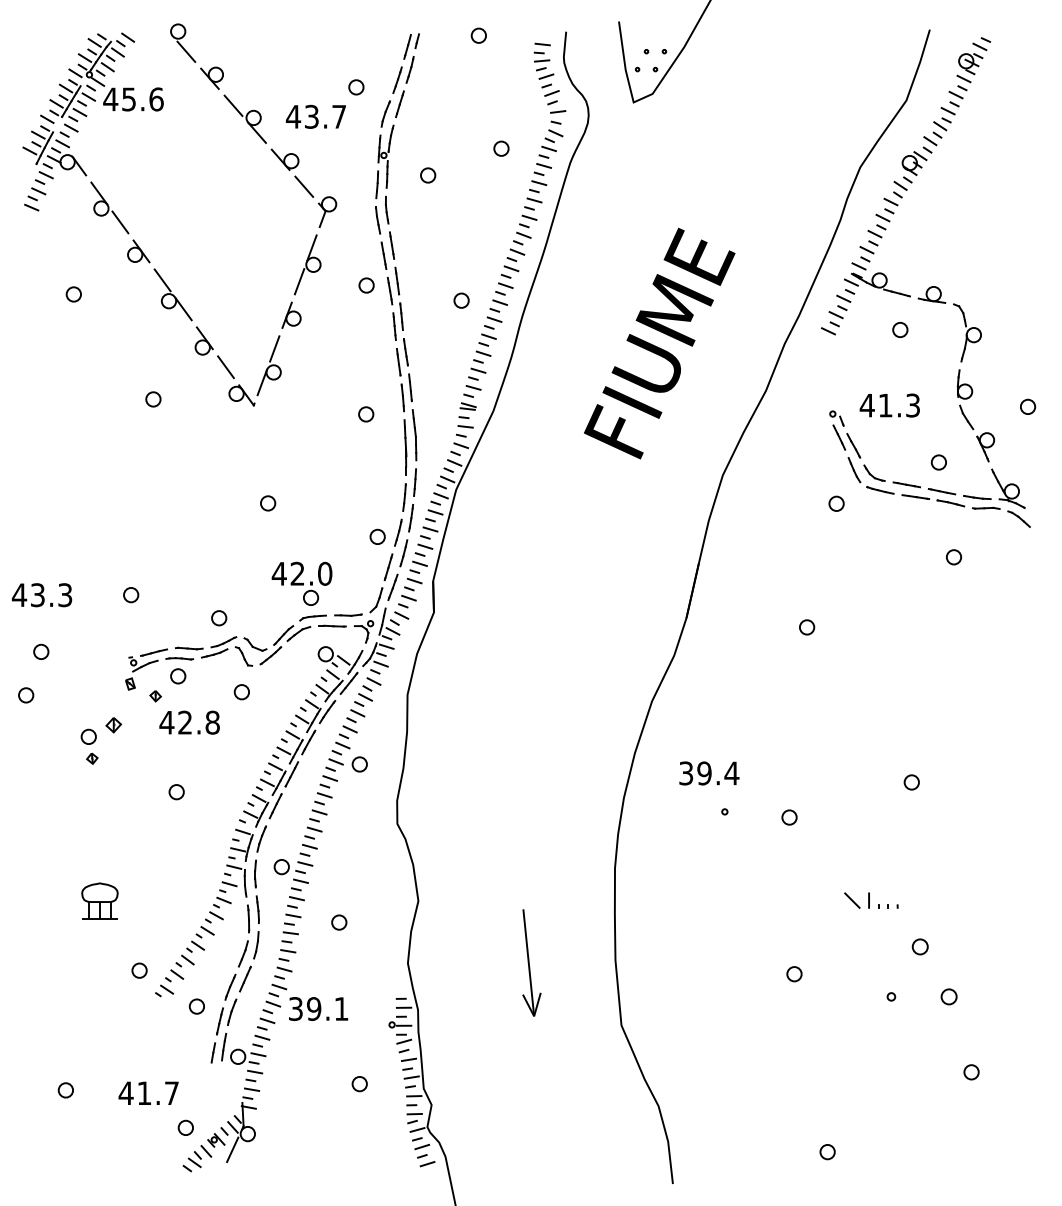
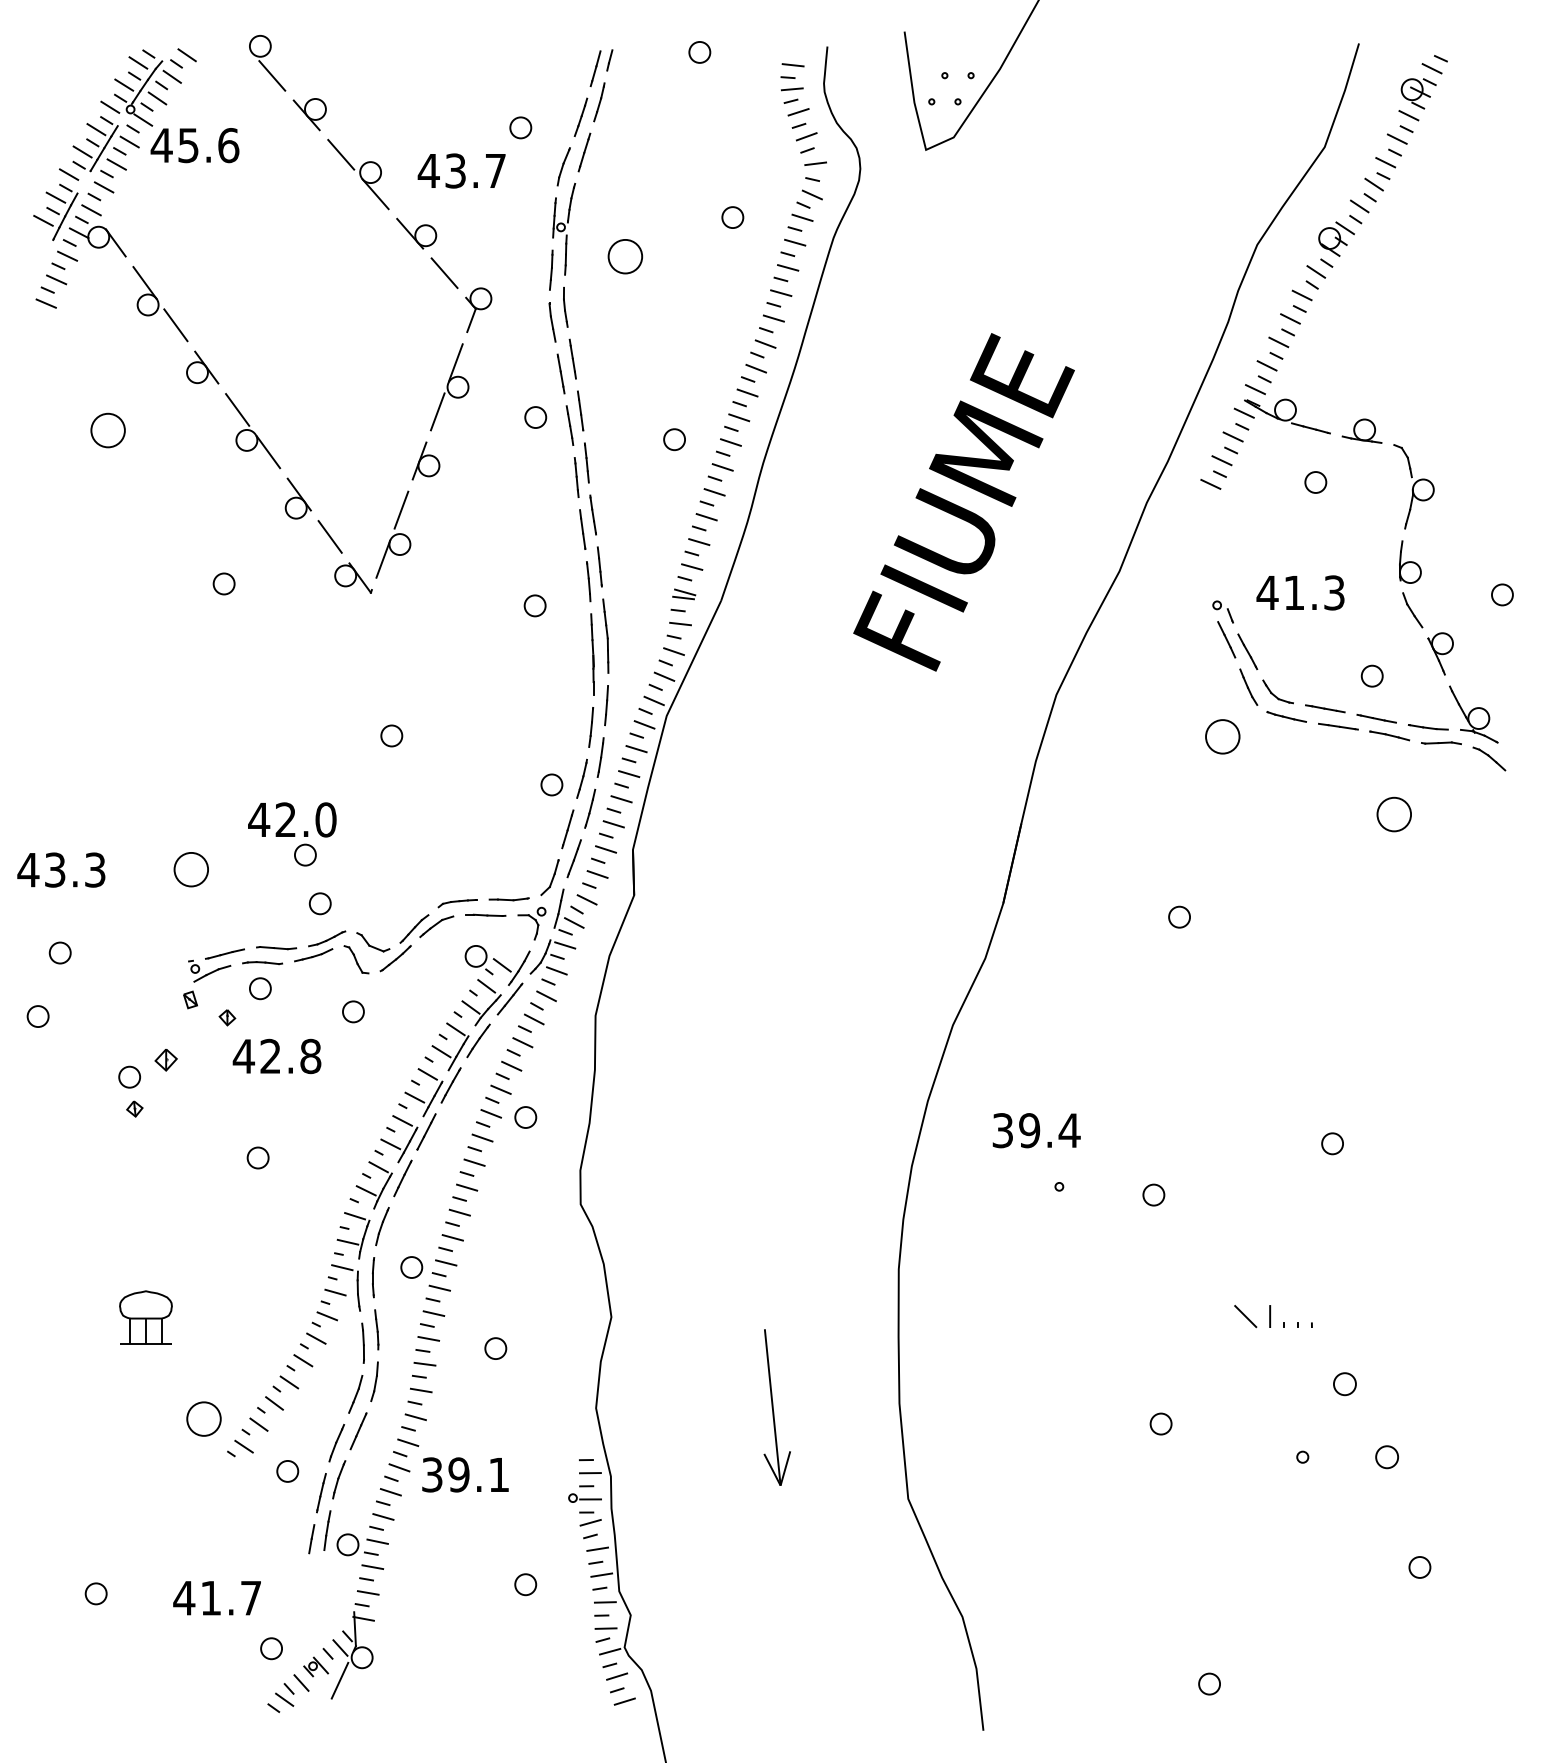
part: (428, 175) -> (626, 256), size x1.6
part: (73, 294) -> (107, 430), size x1.6
part: (836, 503) -> (1222, 736), size x1.6
part: (953, 557) -> (1393, 814), size x1.6
part: (301, 583) -> (291, 833), moved
part: (131, 595) -> (192, 870), size x1.6
part: (139, 970) -> (203, 1418), size x1.6

